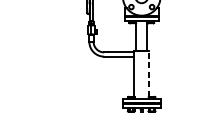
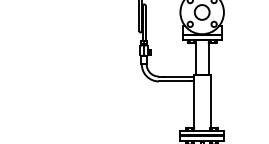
line: (148, 74) -> (210, 101), dashed -> solid

